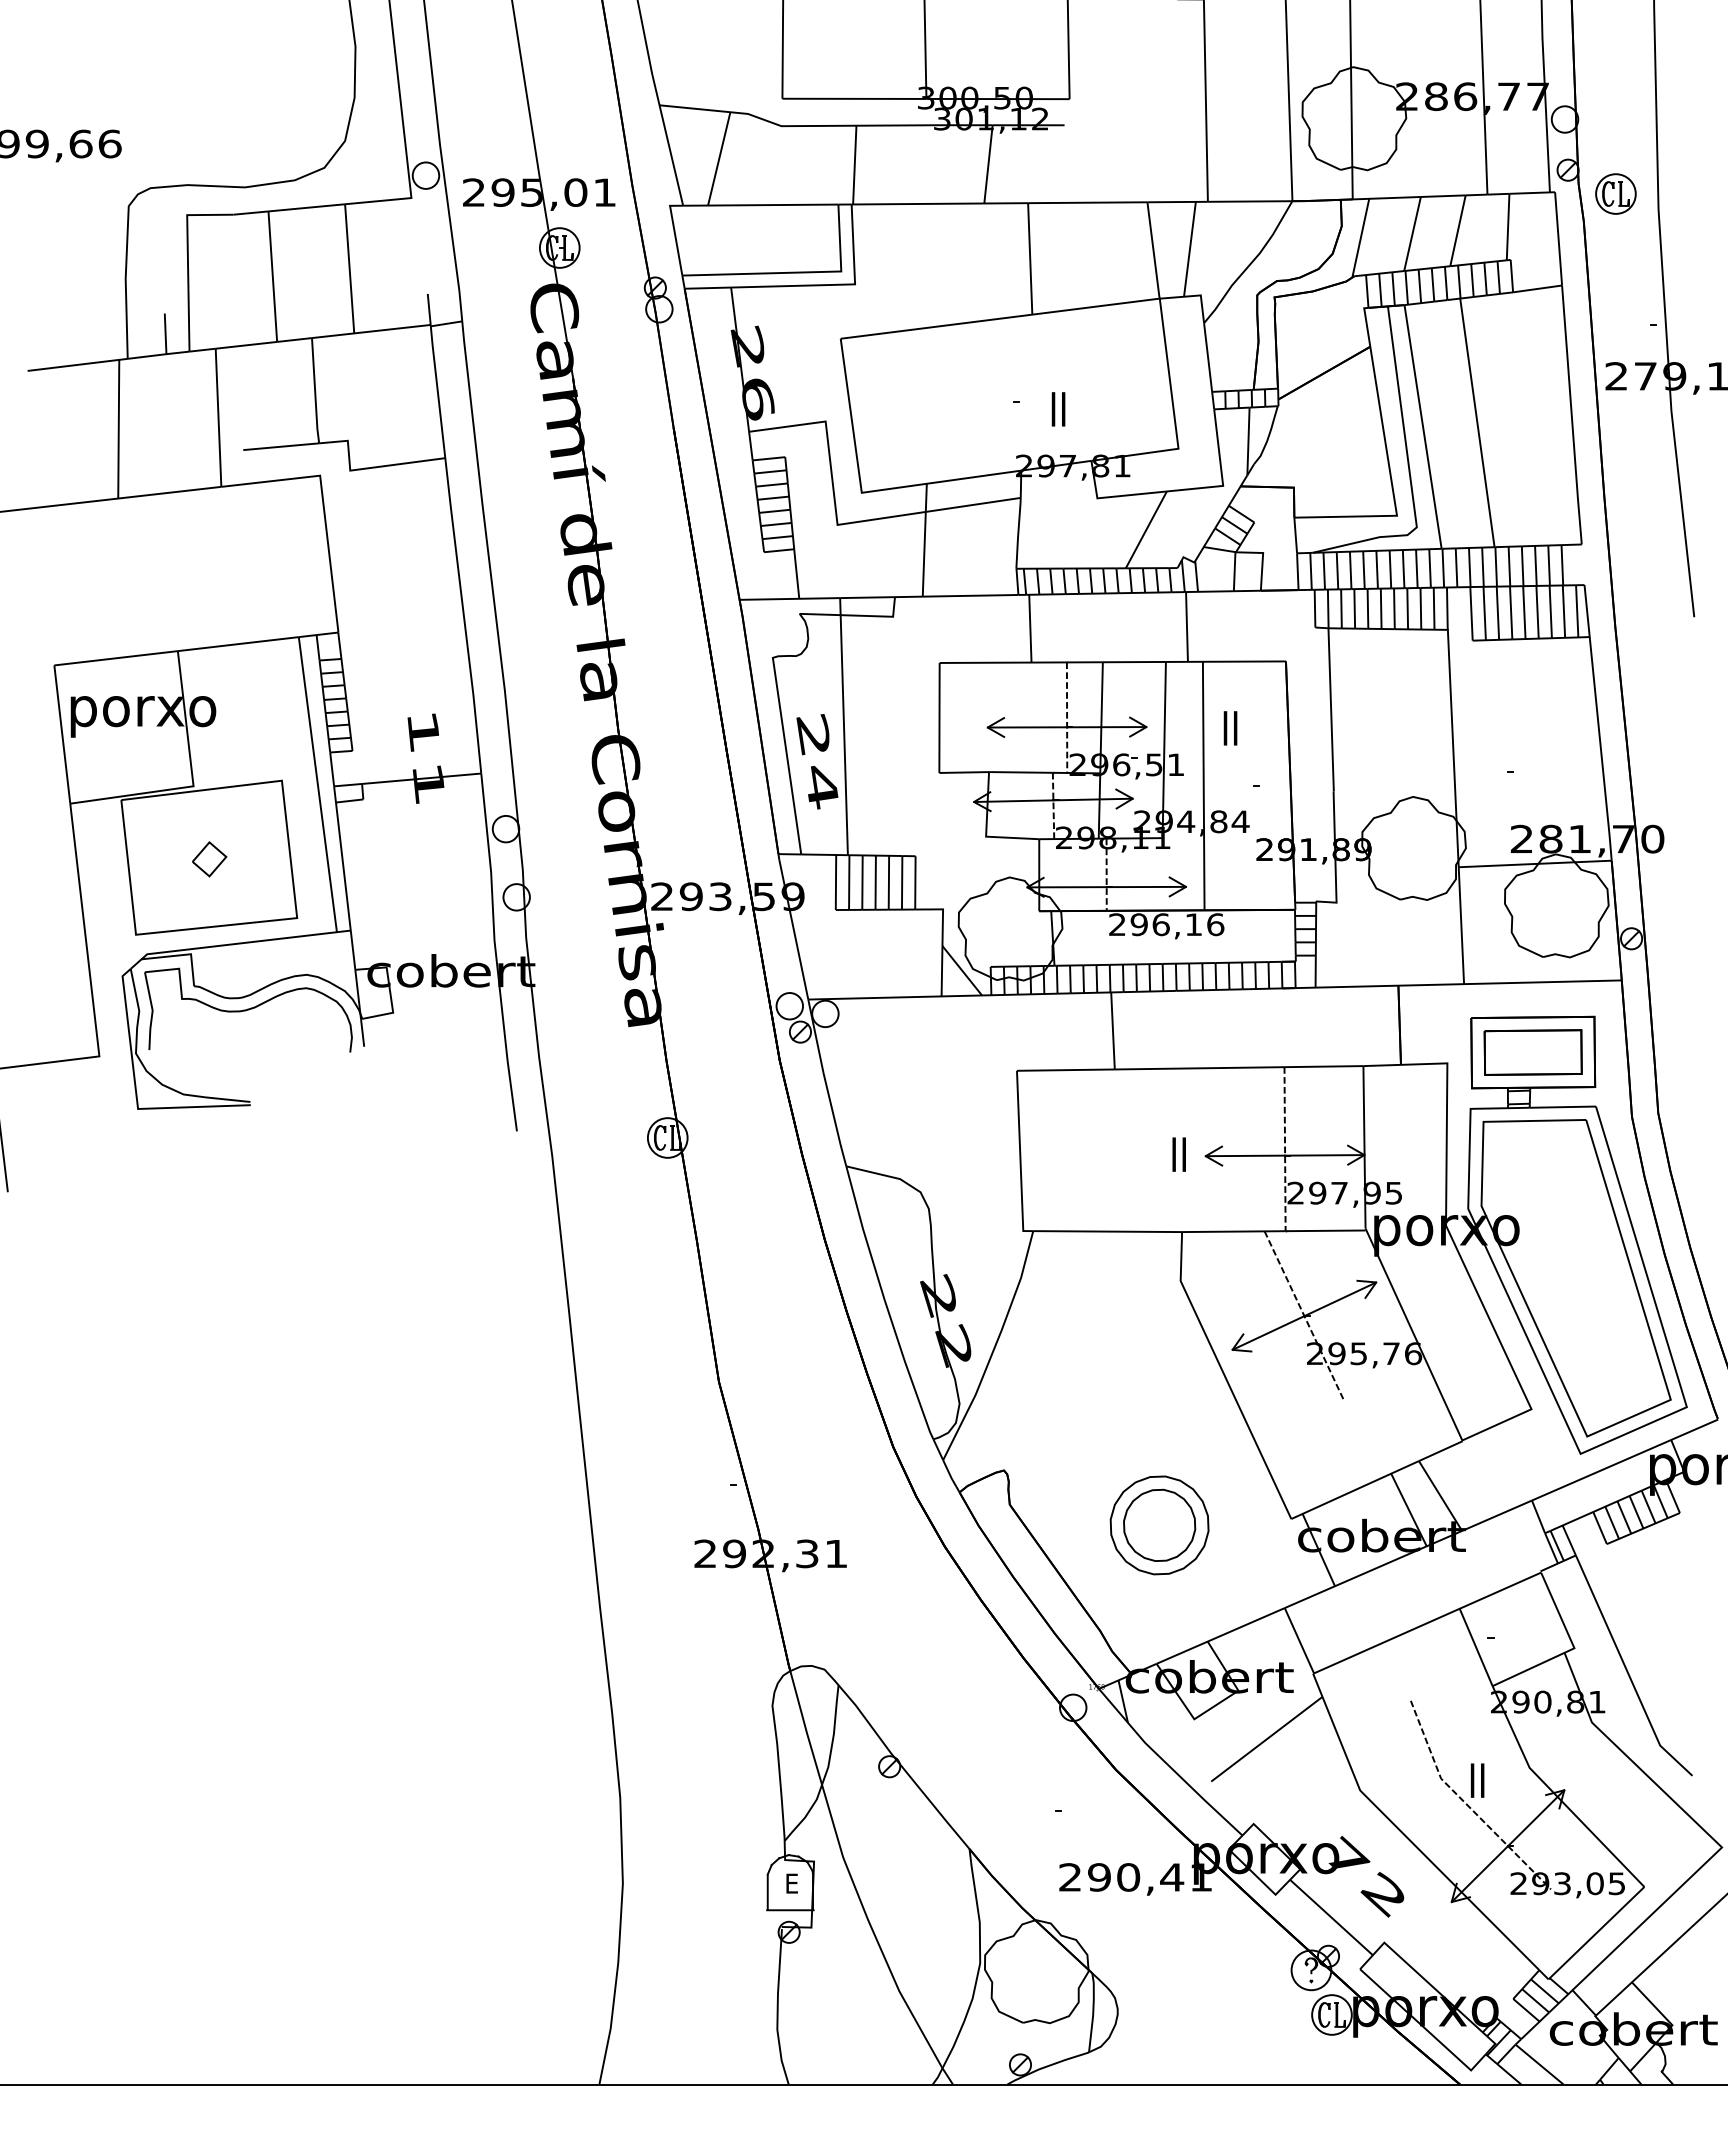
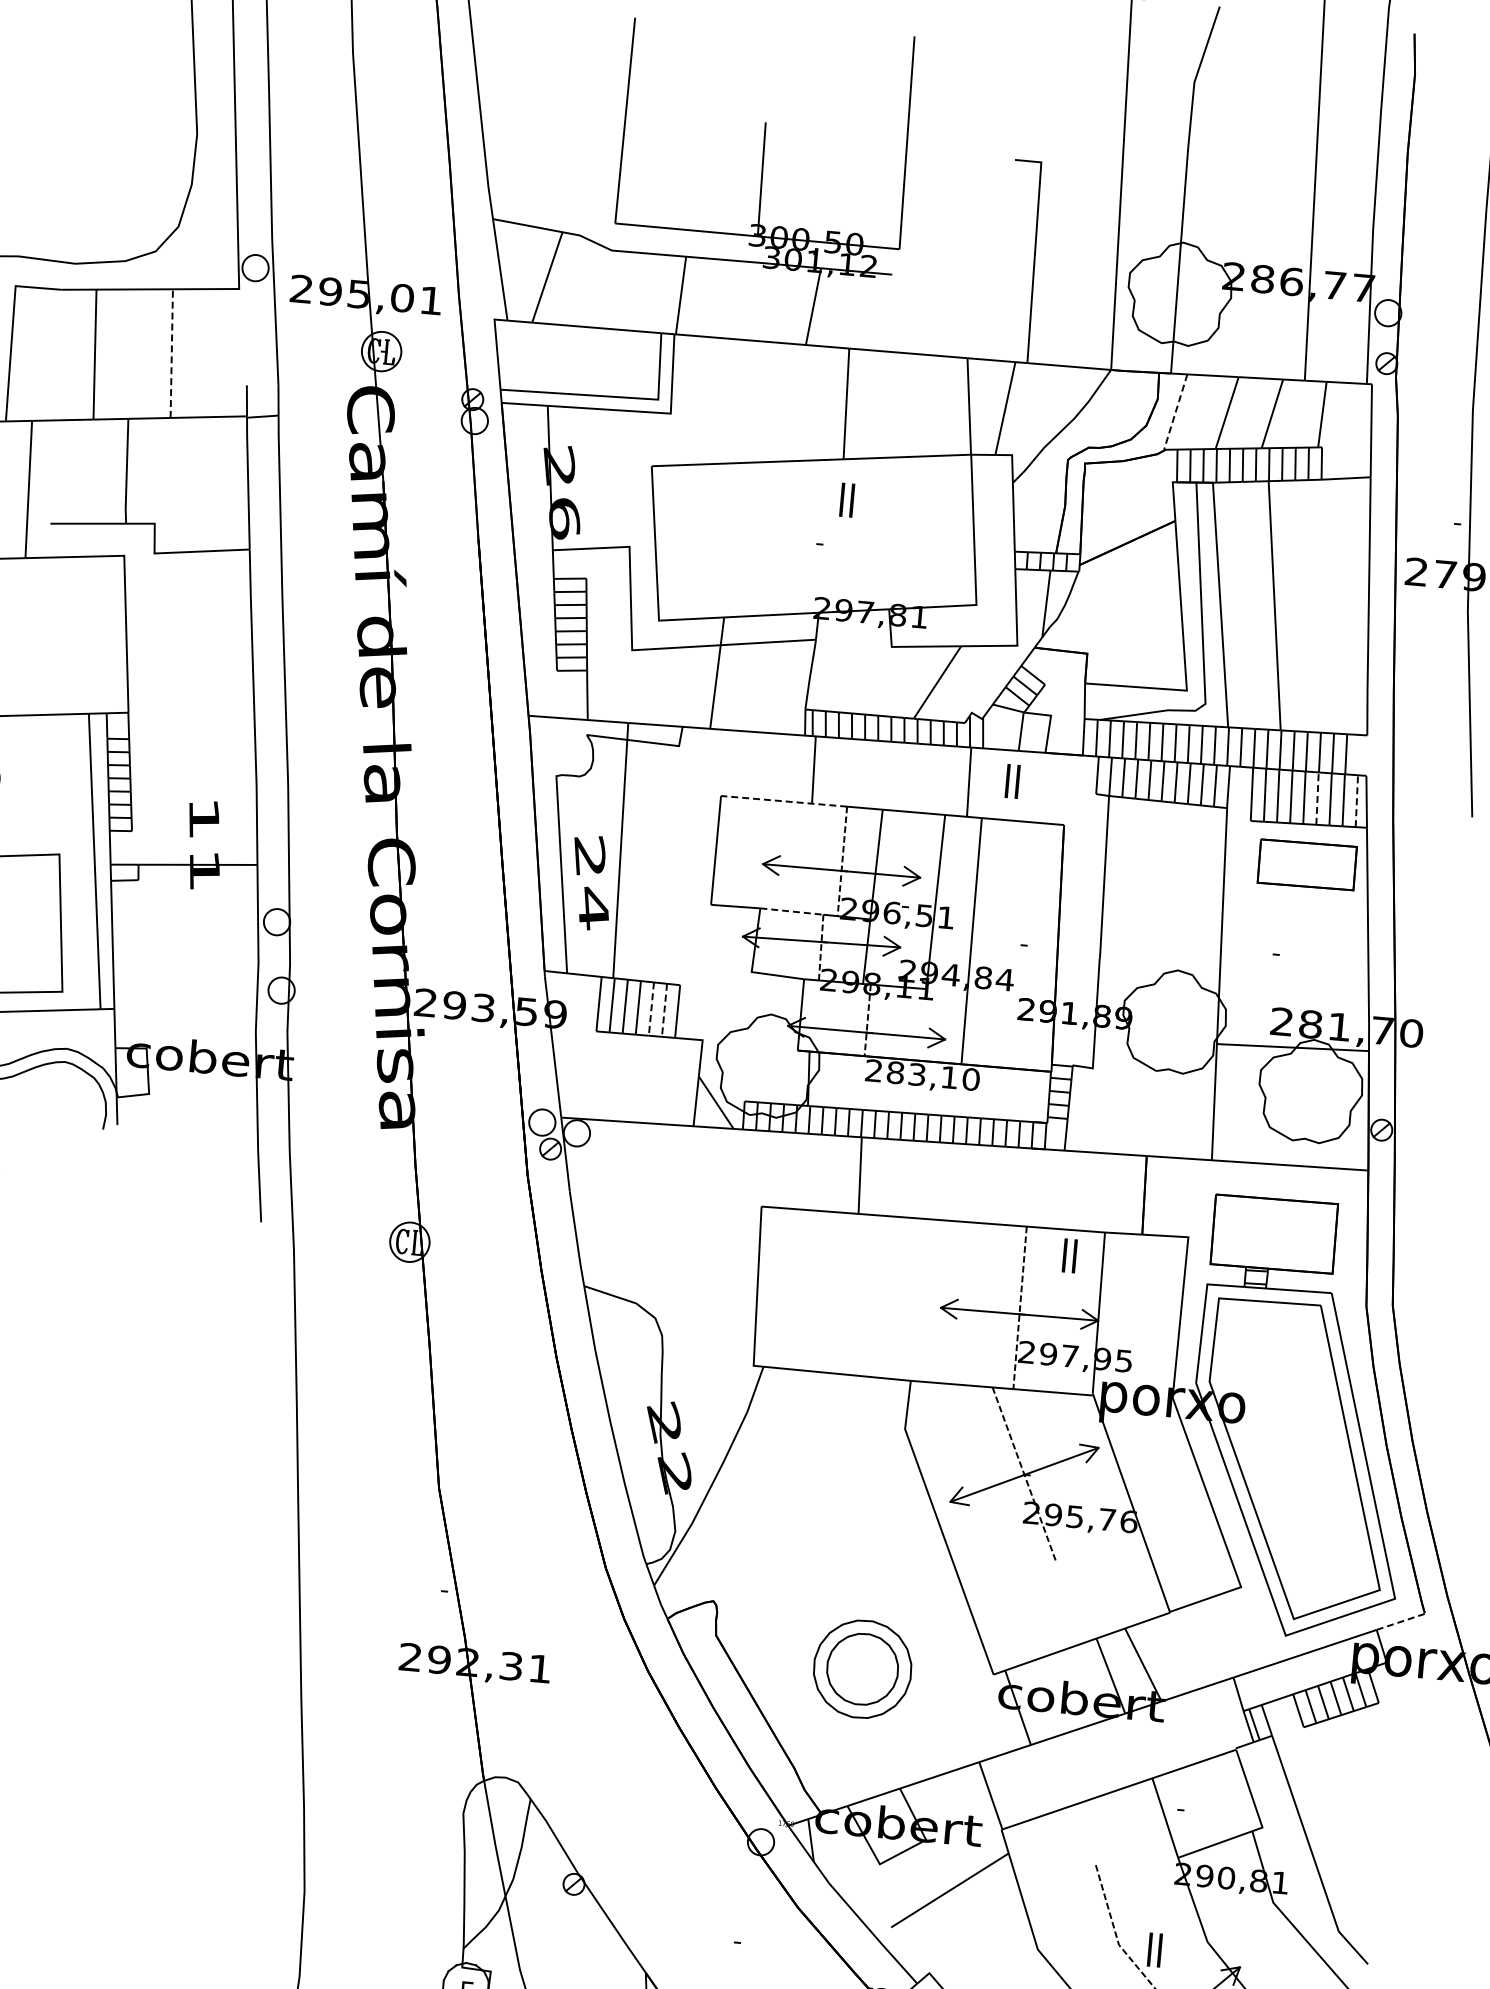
part: (1615, 193) -> (1431, 390), removed
line: (1360, 239) -> (1175, 413), solid -> dashed
line: (349, 268) -> (171, 353), solid -> dashed
text: (1058, 409) -> (847, 500), moved
line: (1577, 610) -> (1357, 800), solid -> dashed
line: (1537, 611) -> (1317, 797), solid -> dashed
line: (1003, 662) -> (784, 801), solid -> dashed
text: (1230, 728) -> (1012, 781), moved
line: (1020, 772) -> (791, 911), solid -> dashed
line: (888, 882) -> (651, 1008), solid -> dashed
line: (902, 882) -> (664, 1010), solid -> dashed
text: (1177, 924) -> (933, 1075), 296,16 -> 283,10
part: (1532, 1052) -> (1306, 864), moved
text: (1178, 1154) -> (1069, 1255), moved
line: (1694, 1429) -> (1400, 1621), solid -> dashed

